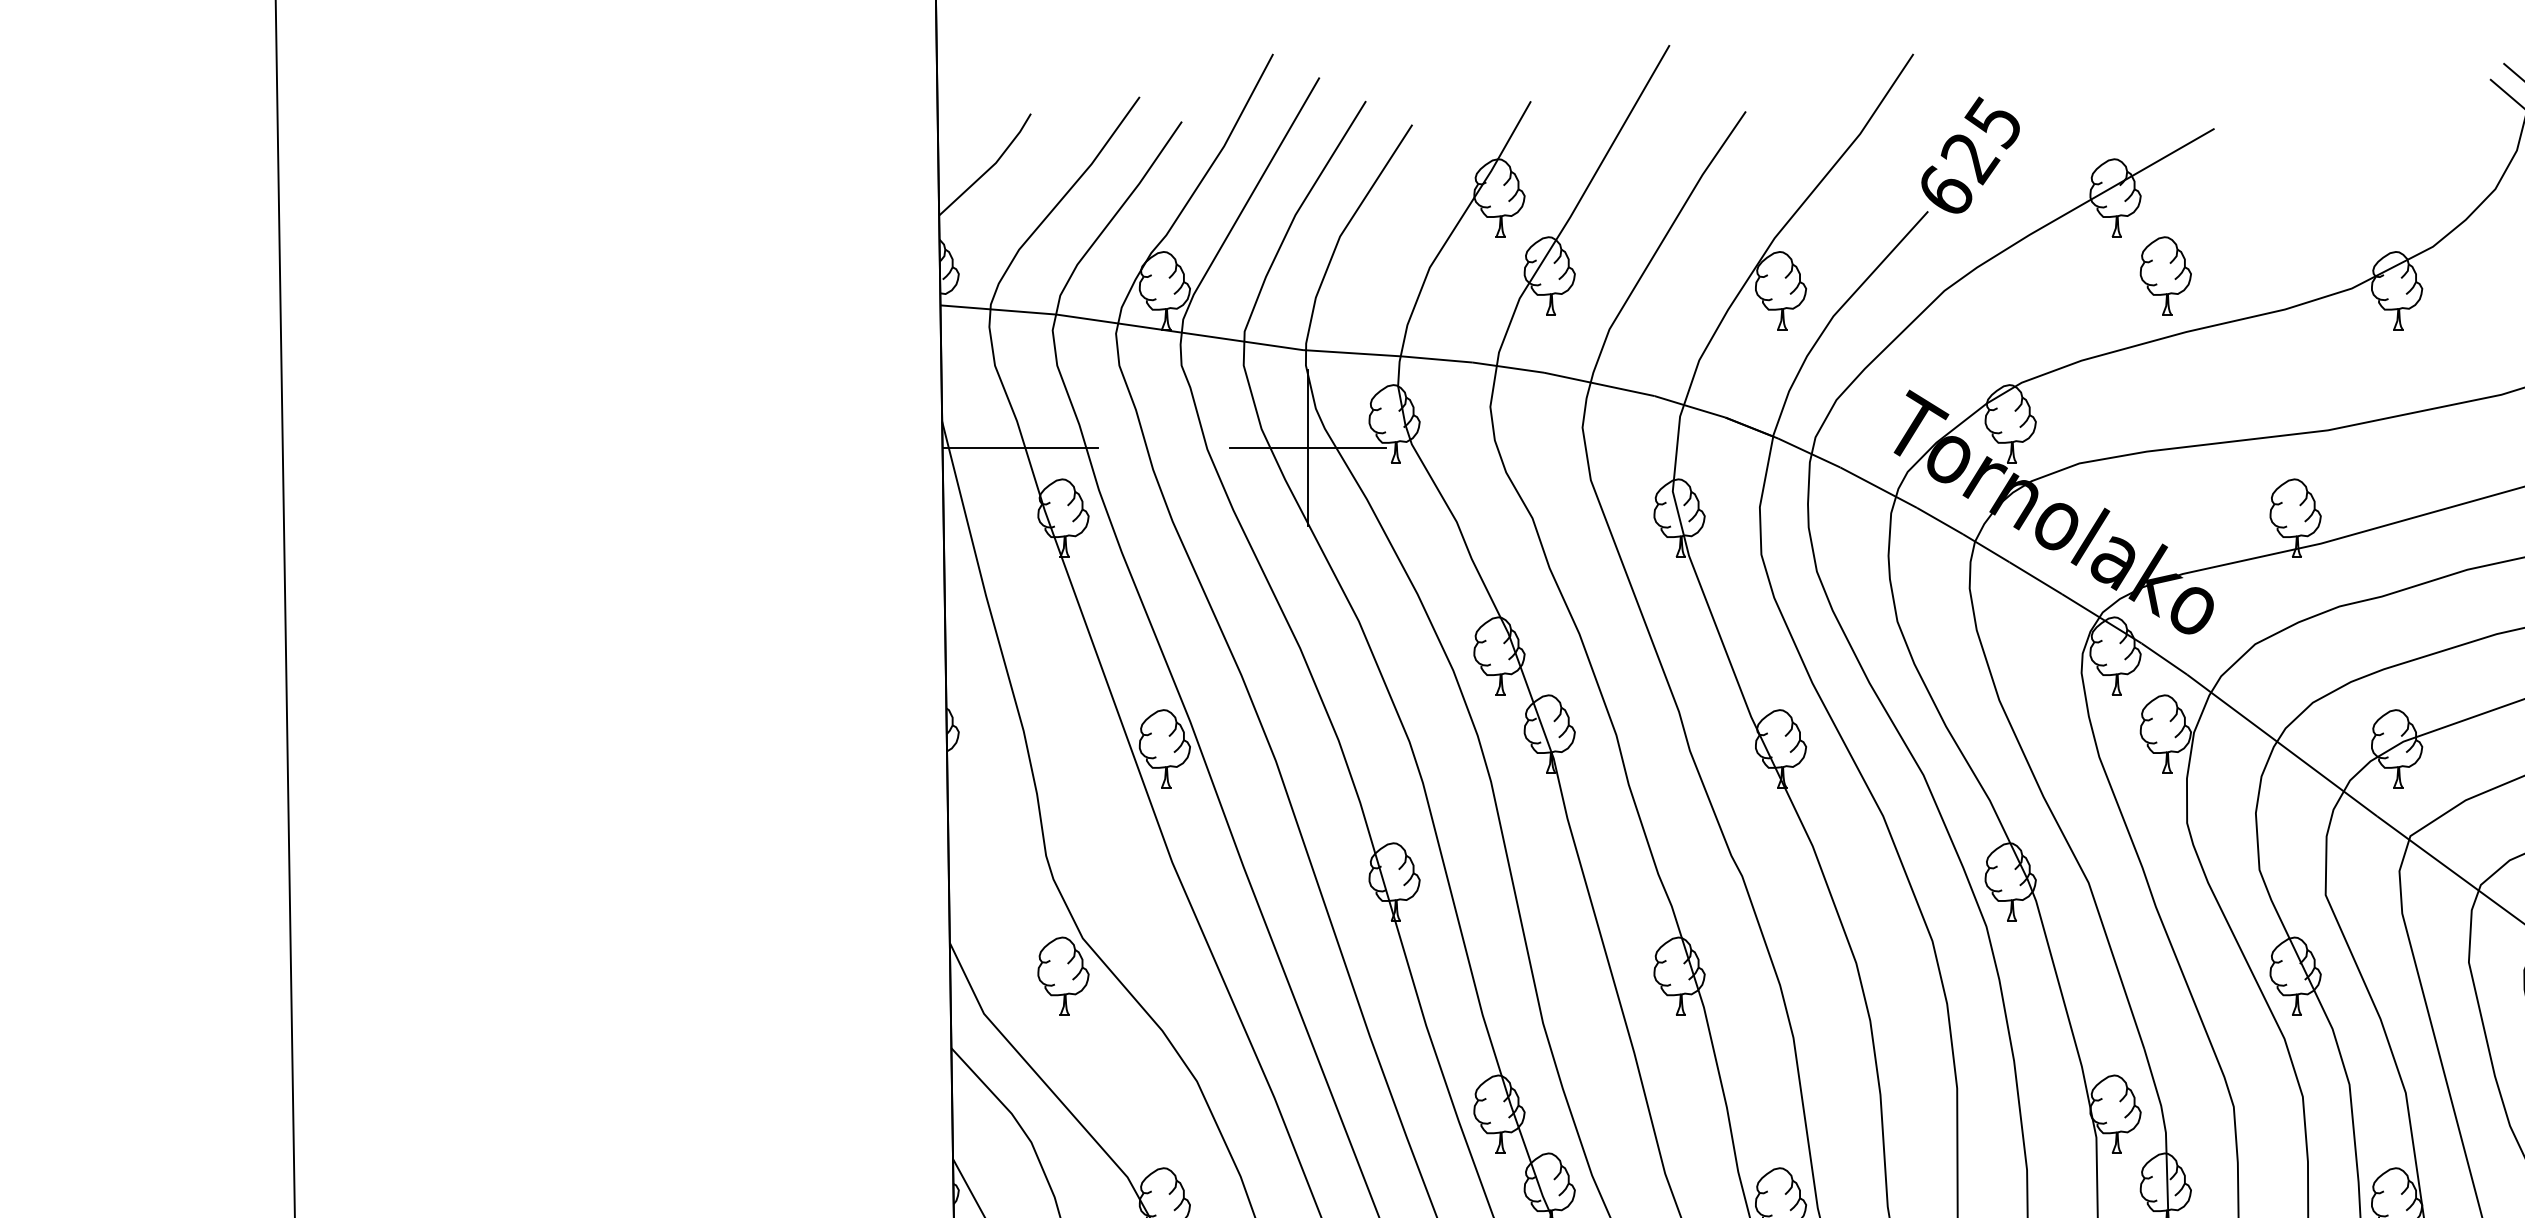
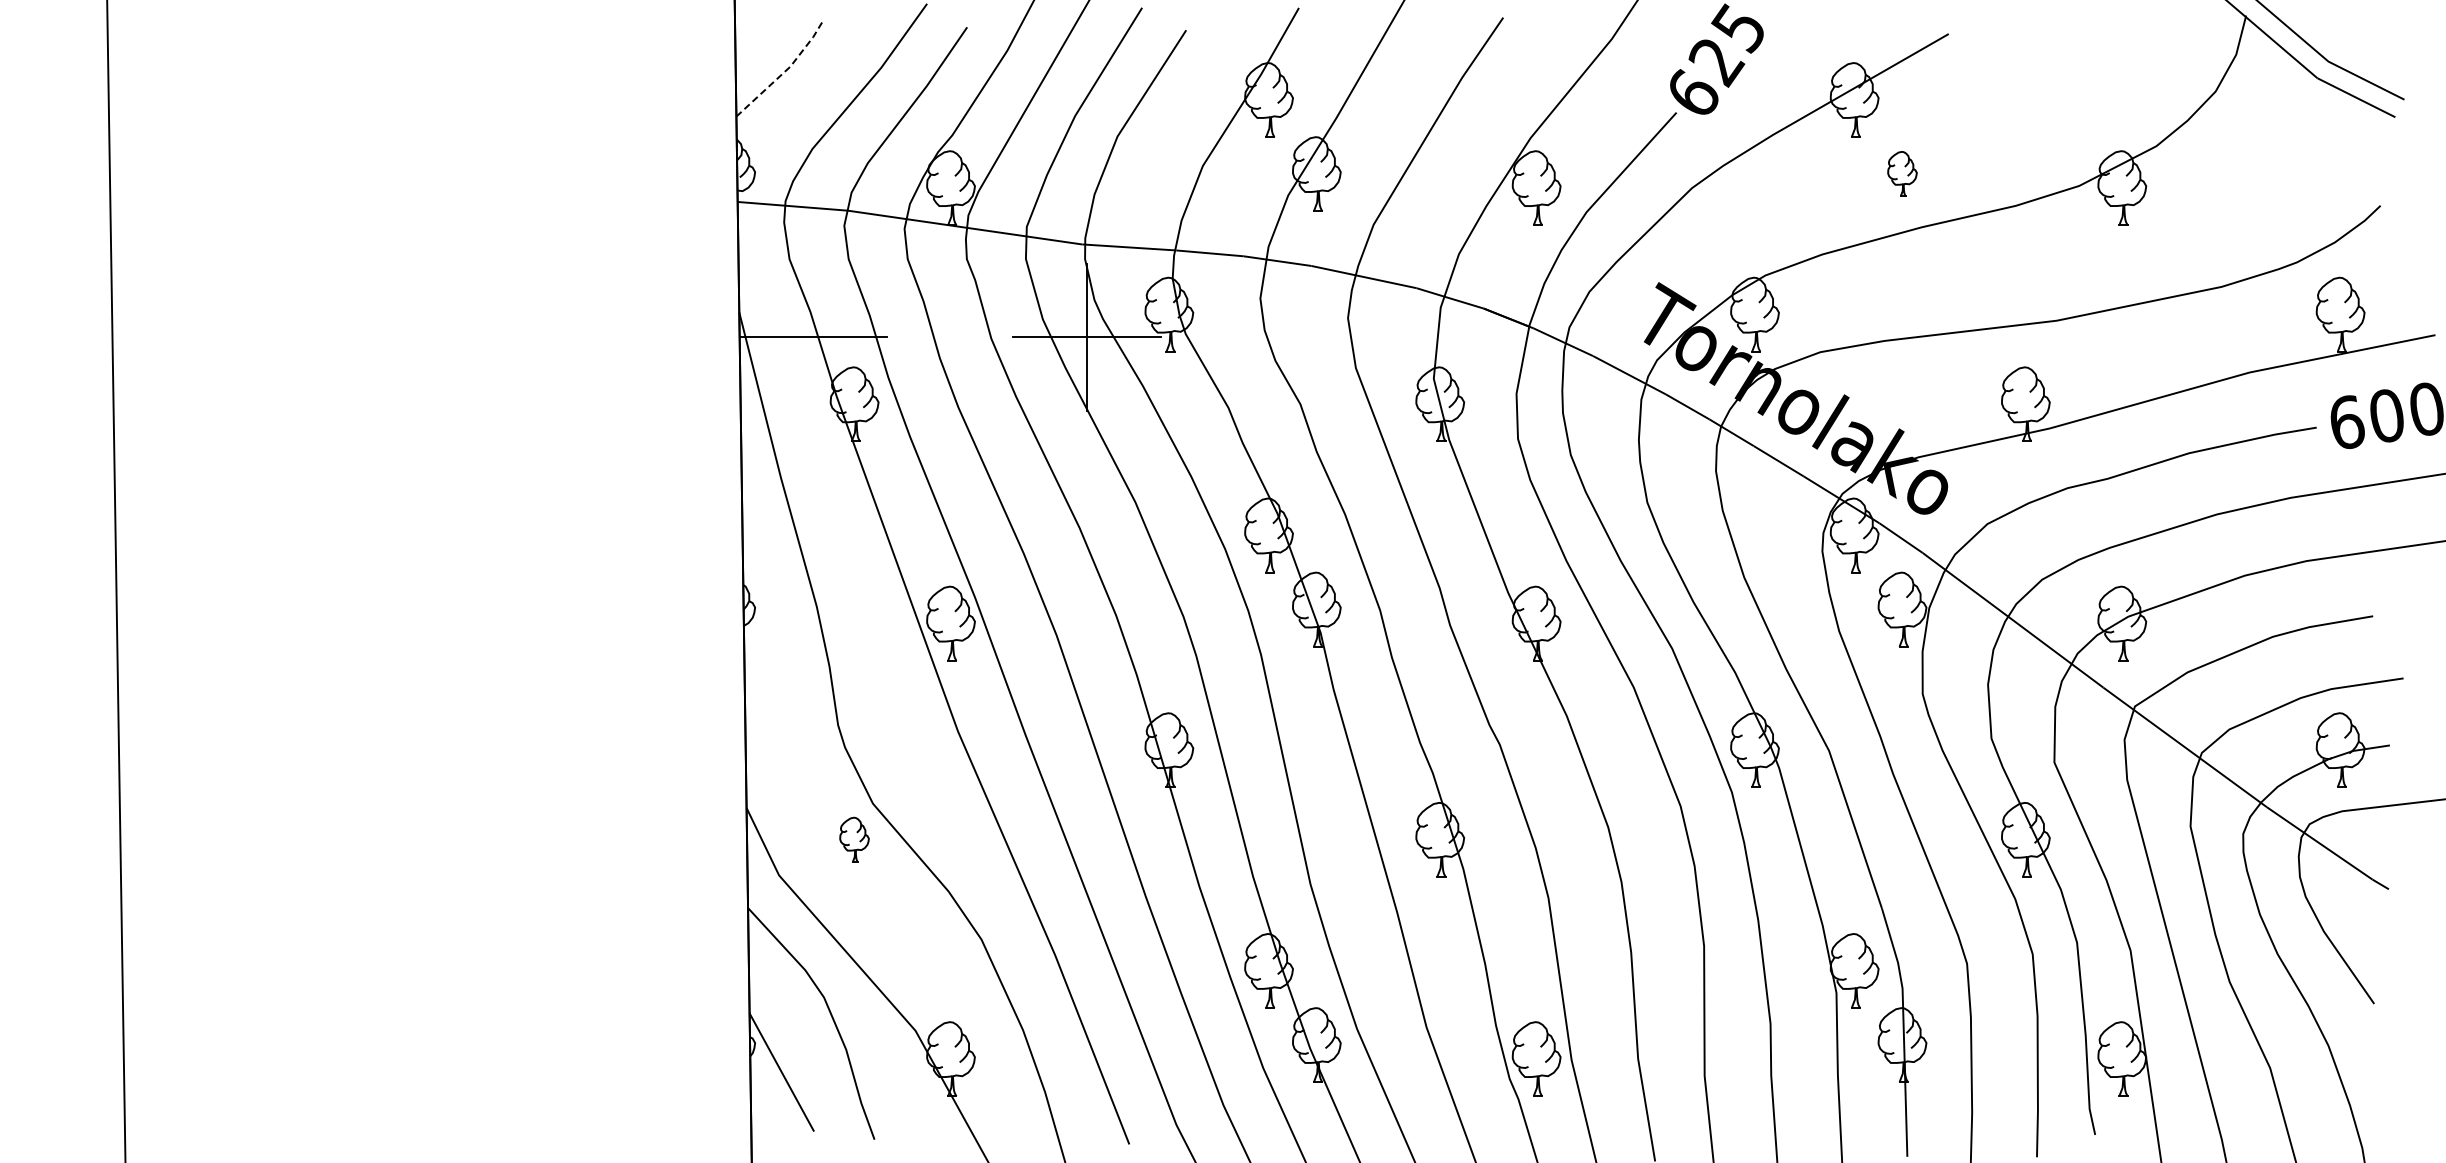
line: (991, 167) -> (786, 70), solid -> dashed
part: (2165, 275) -> (1902, 173), size x0.6
part: (1063, 976) -> (854, 839), size x0.6

